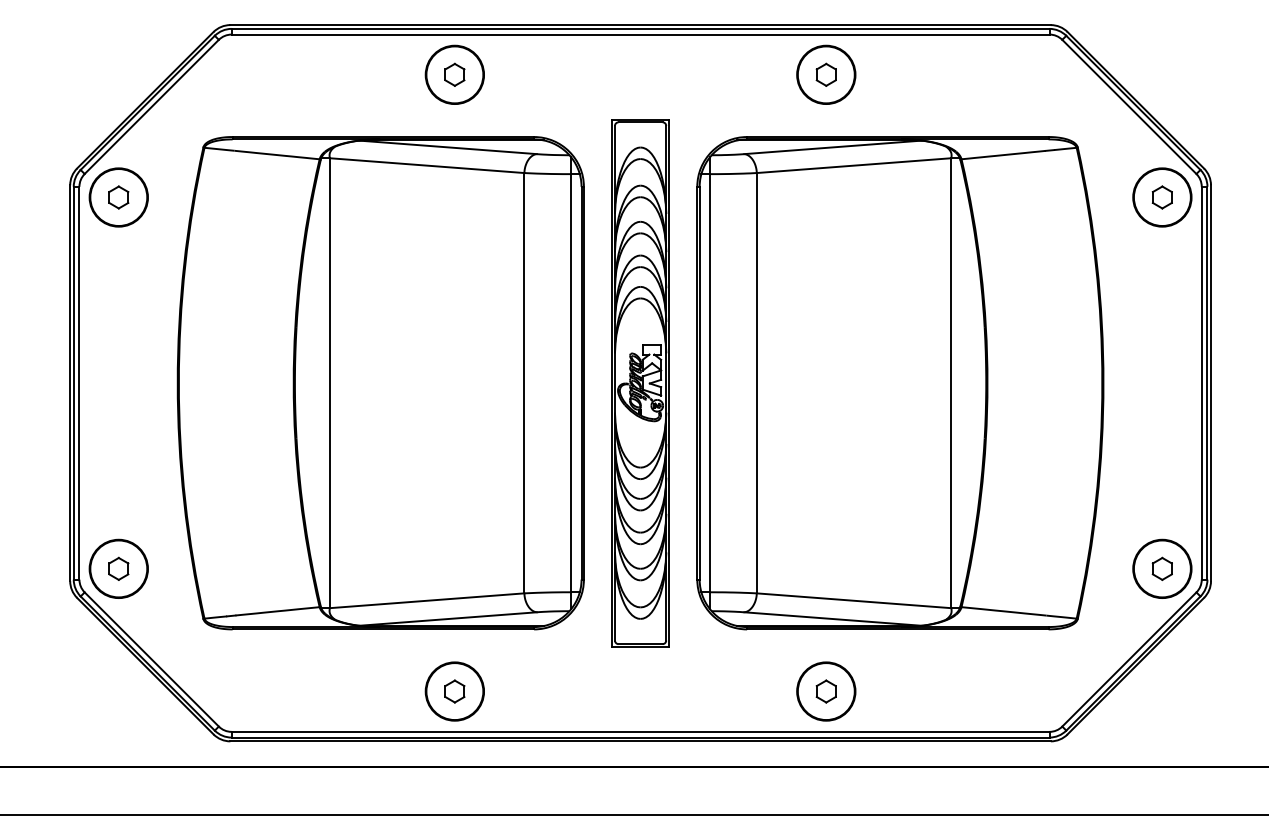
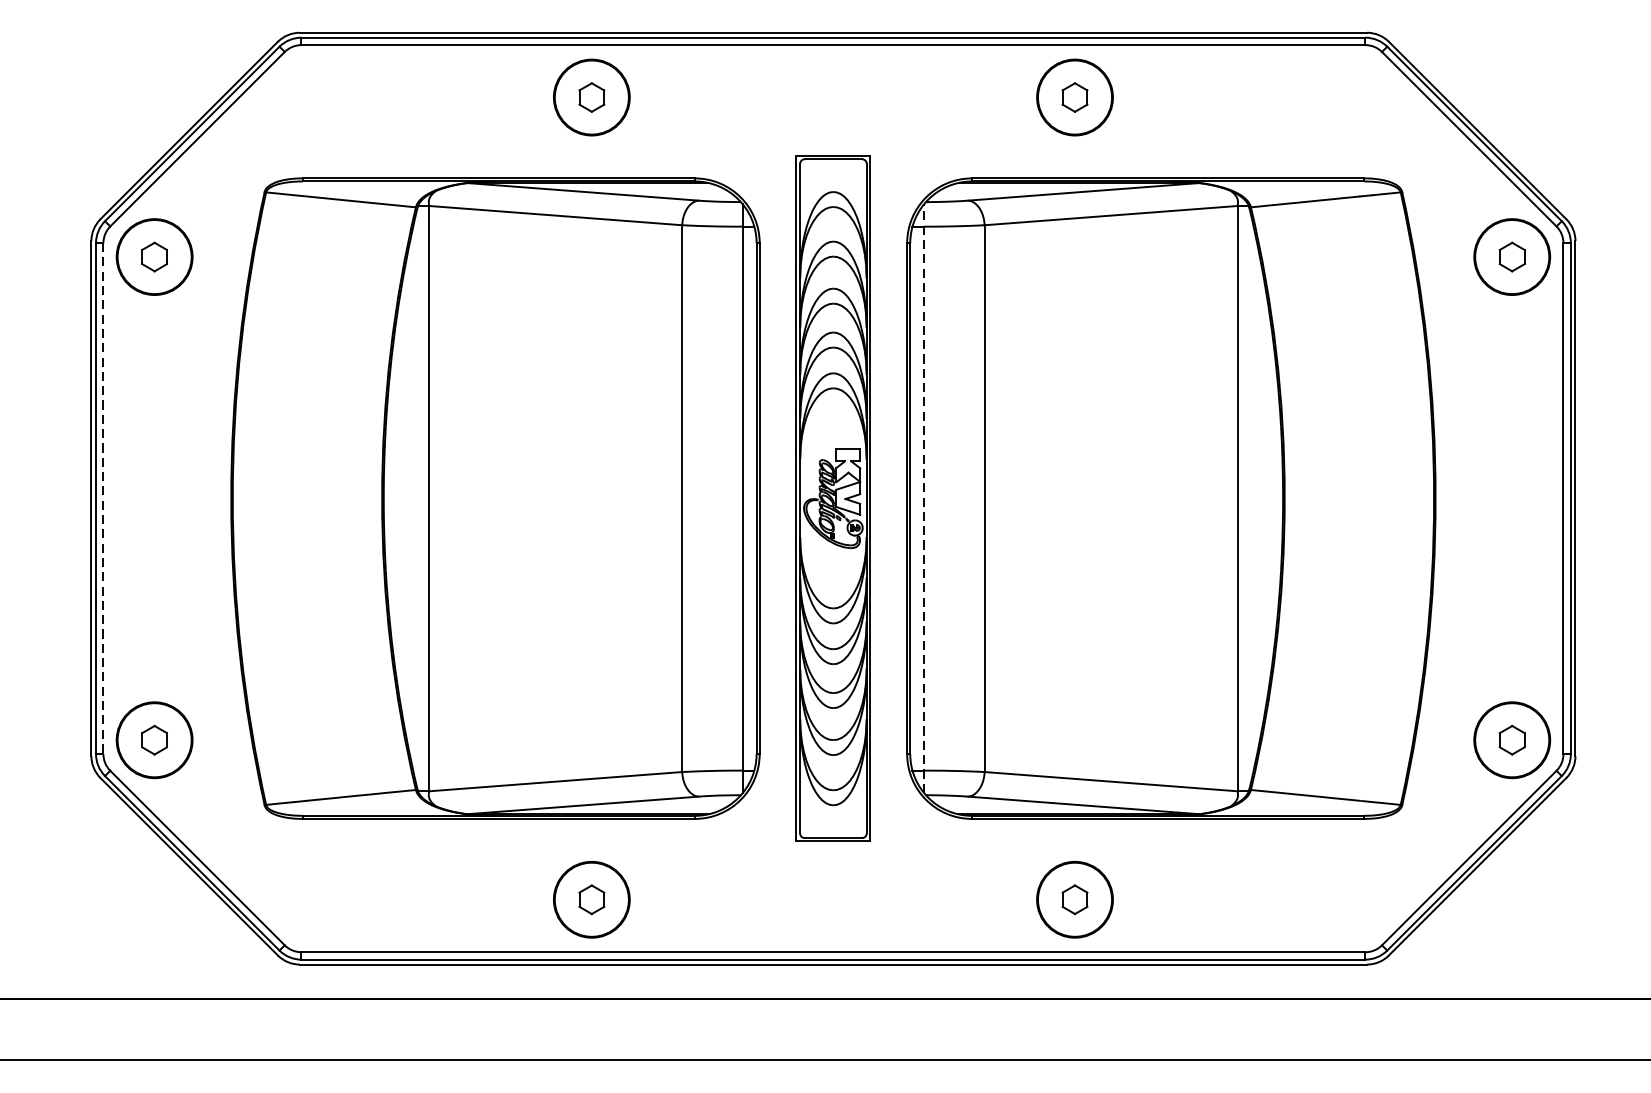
line: (710, 382) -> (924, 497), solid -> dashed
line: (79, 383) -> (103, 499), solid -> dashed

